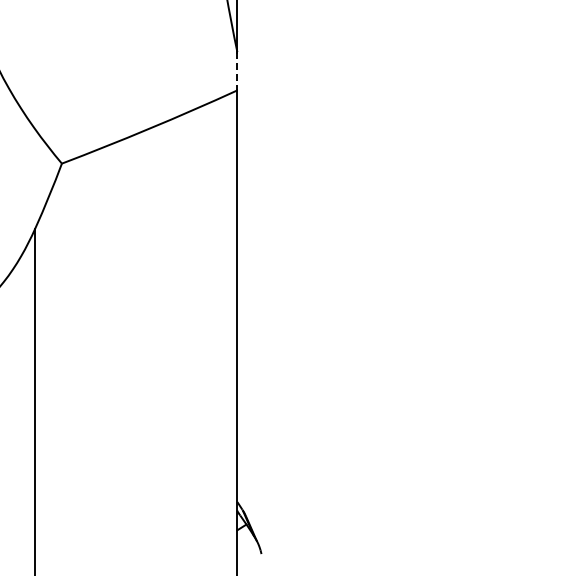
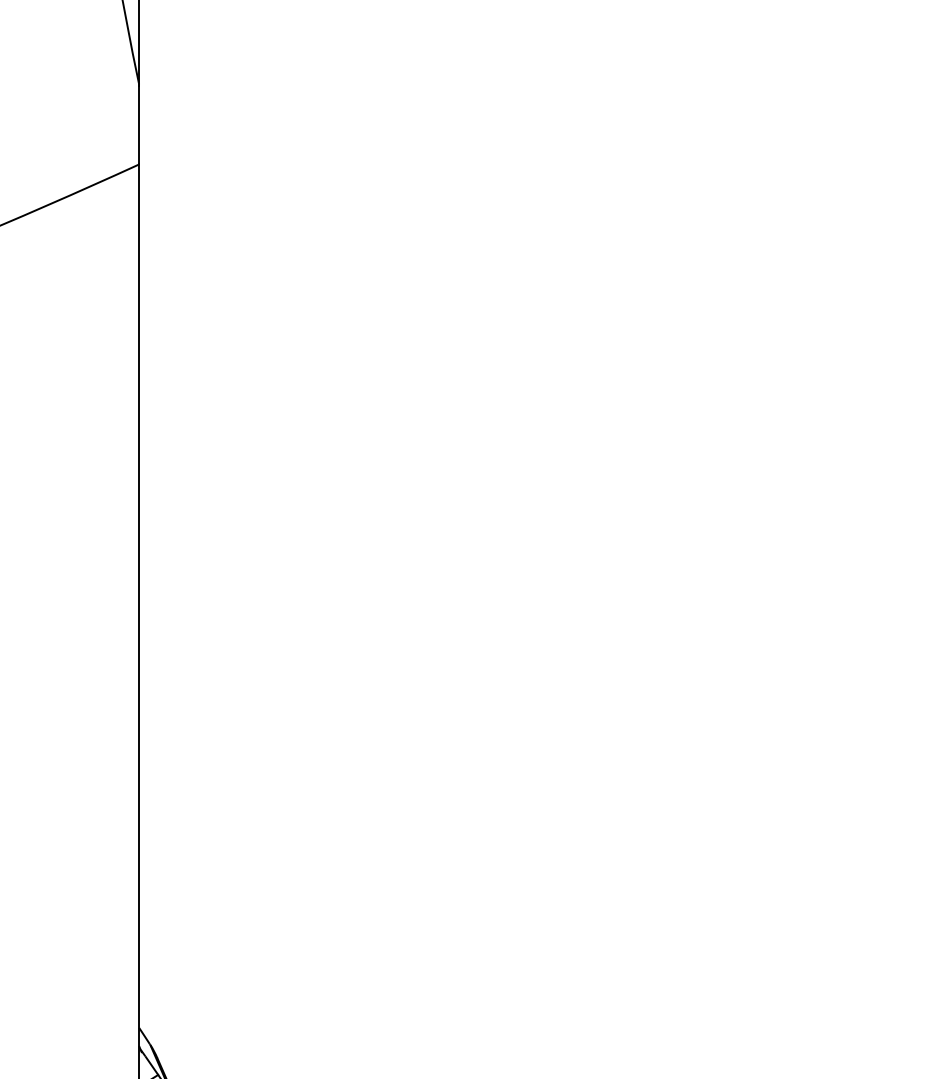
line: (237, 71) -> (139, 124), dashed -> solid

